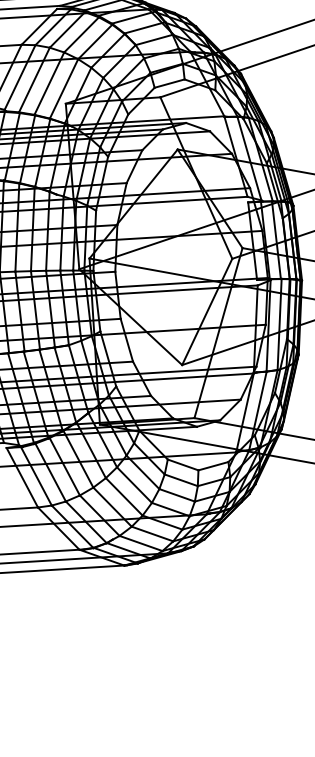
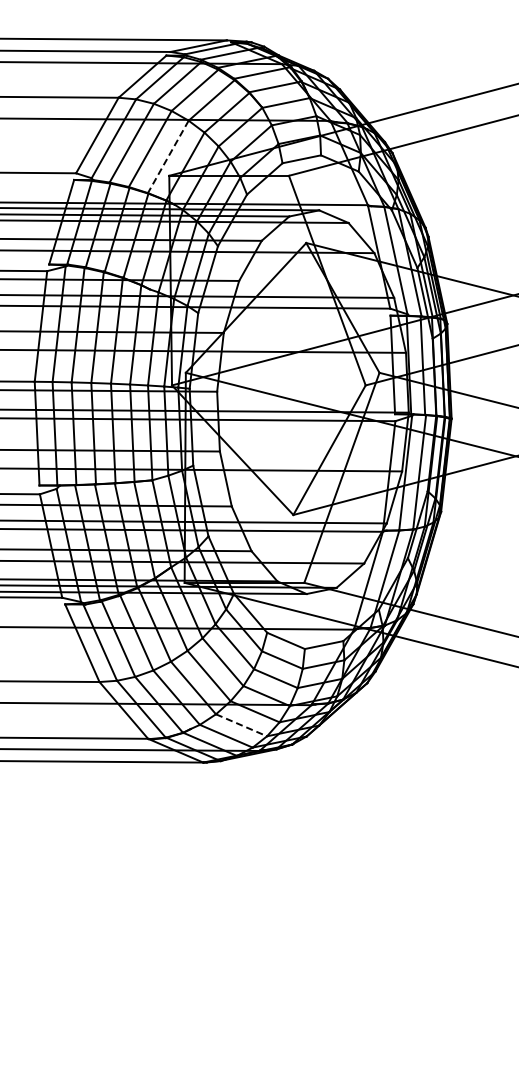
line: (64, 88) -> (168, 156), solid -> dashed
line: (152, 534) -> (241, 725), solid -> dashed

